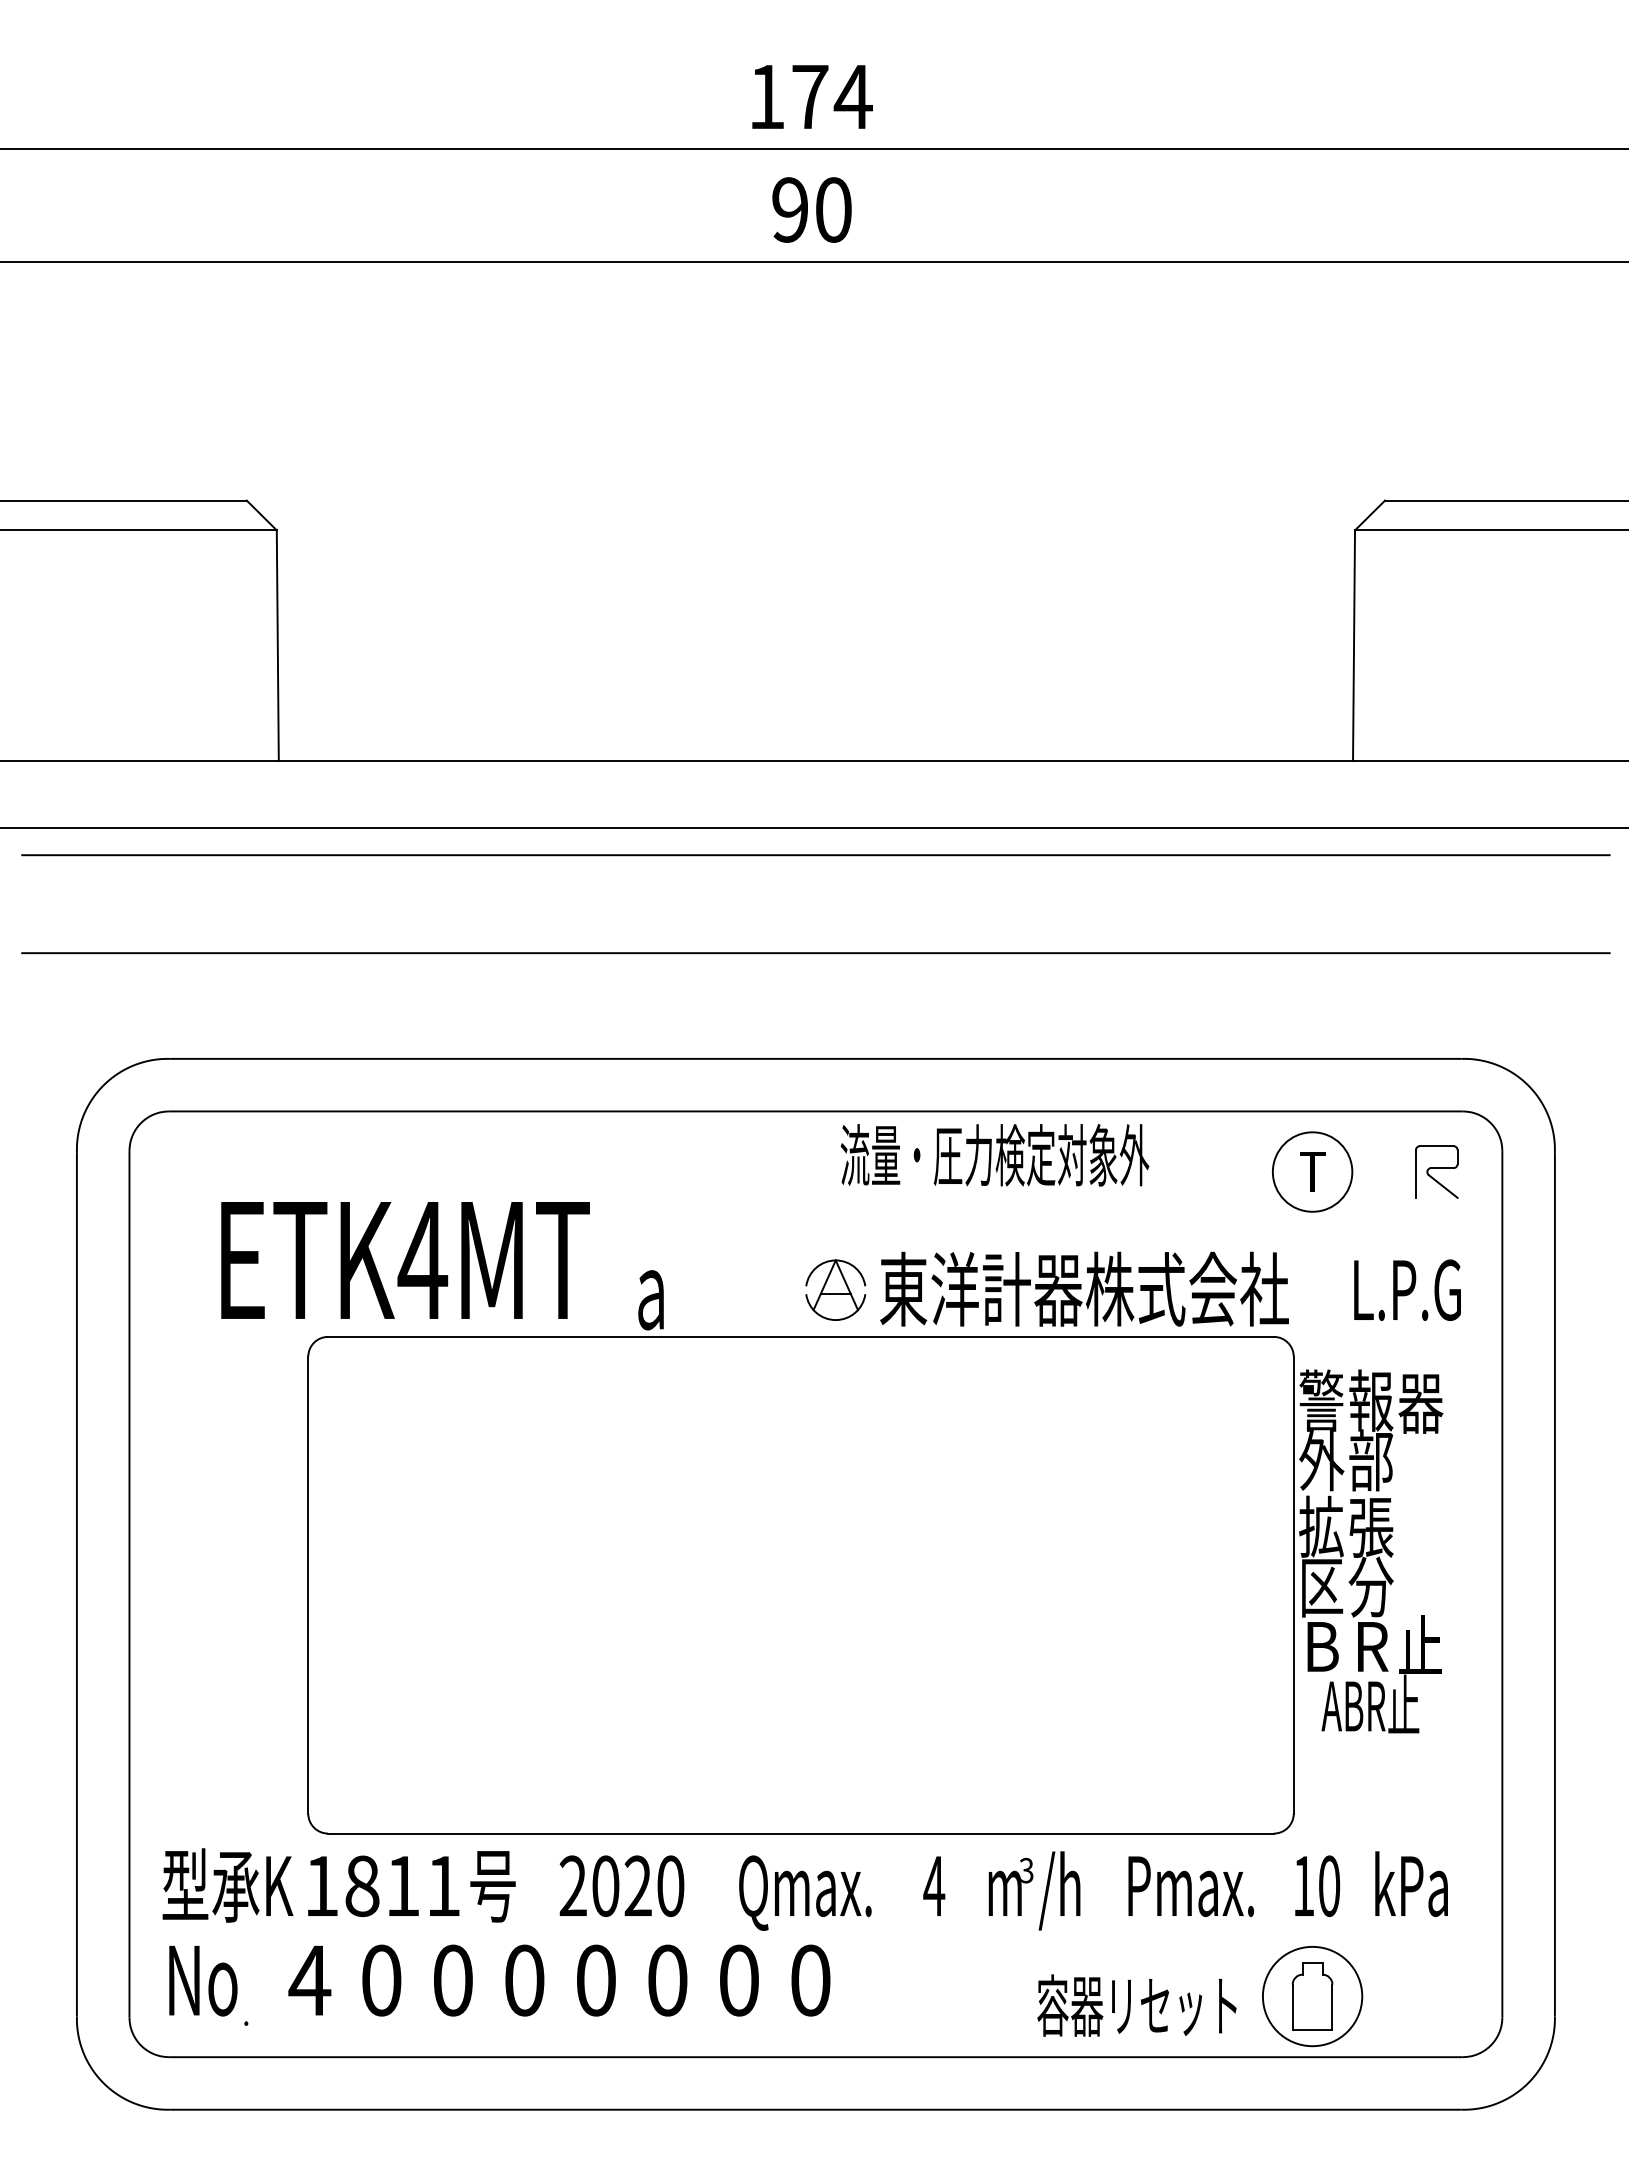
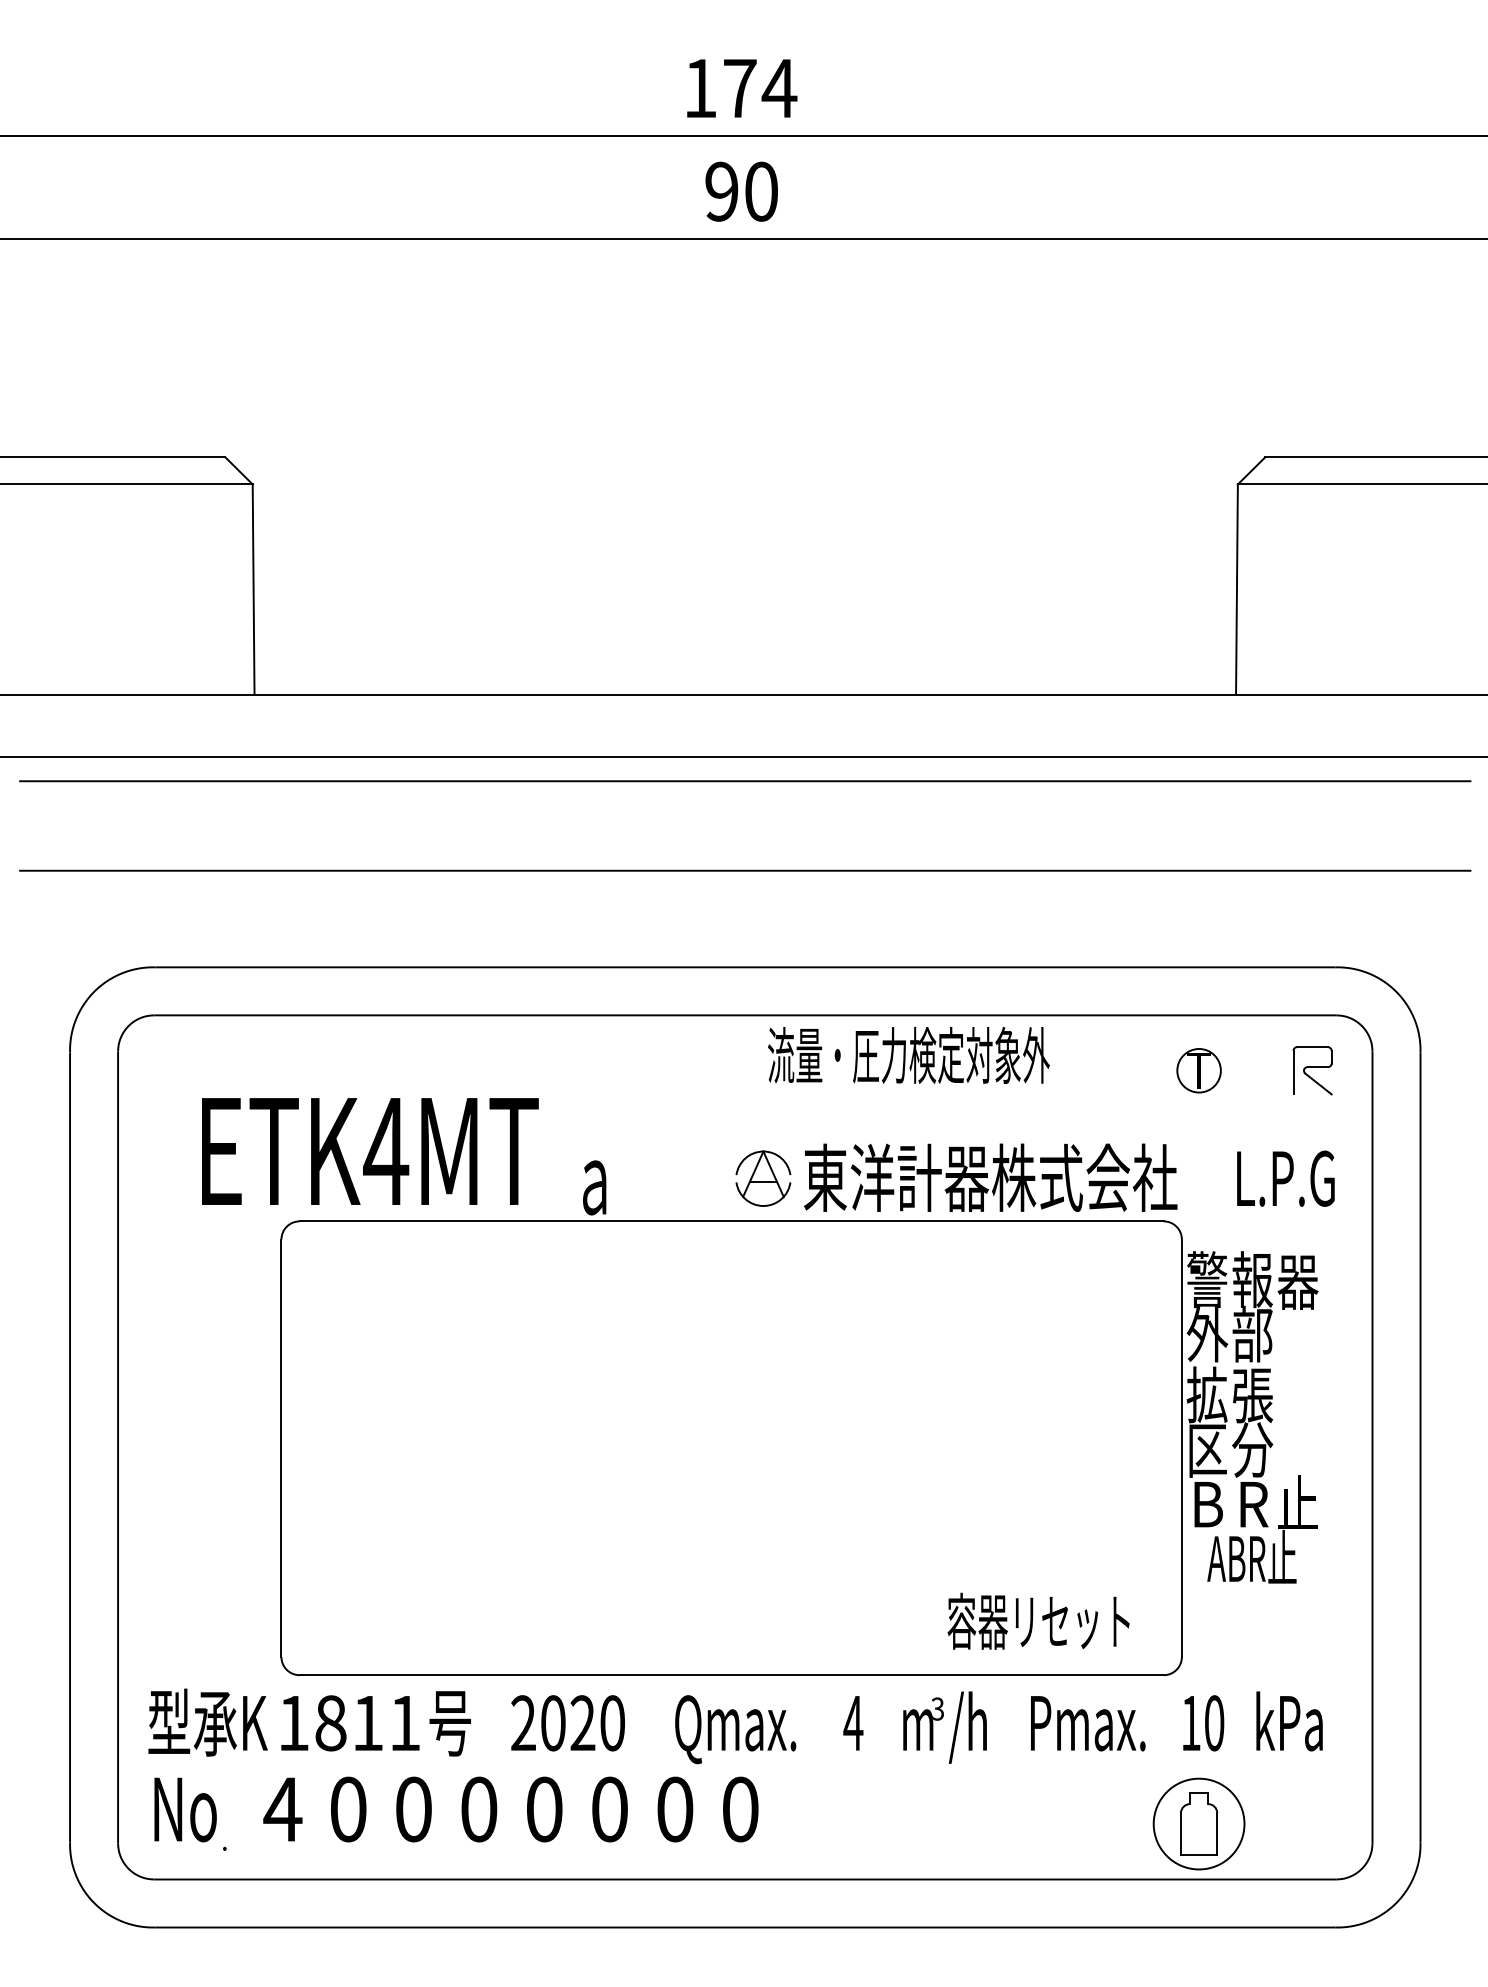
circle: (1312, 1171) -> (1199, 1070), size x0.6
text: (1136, 2005) -> (1038, 1621), moved

